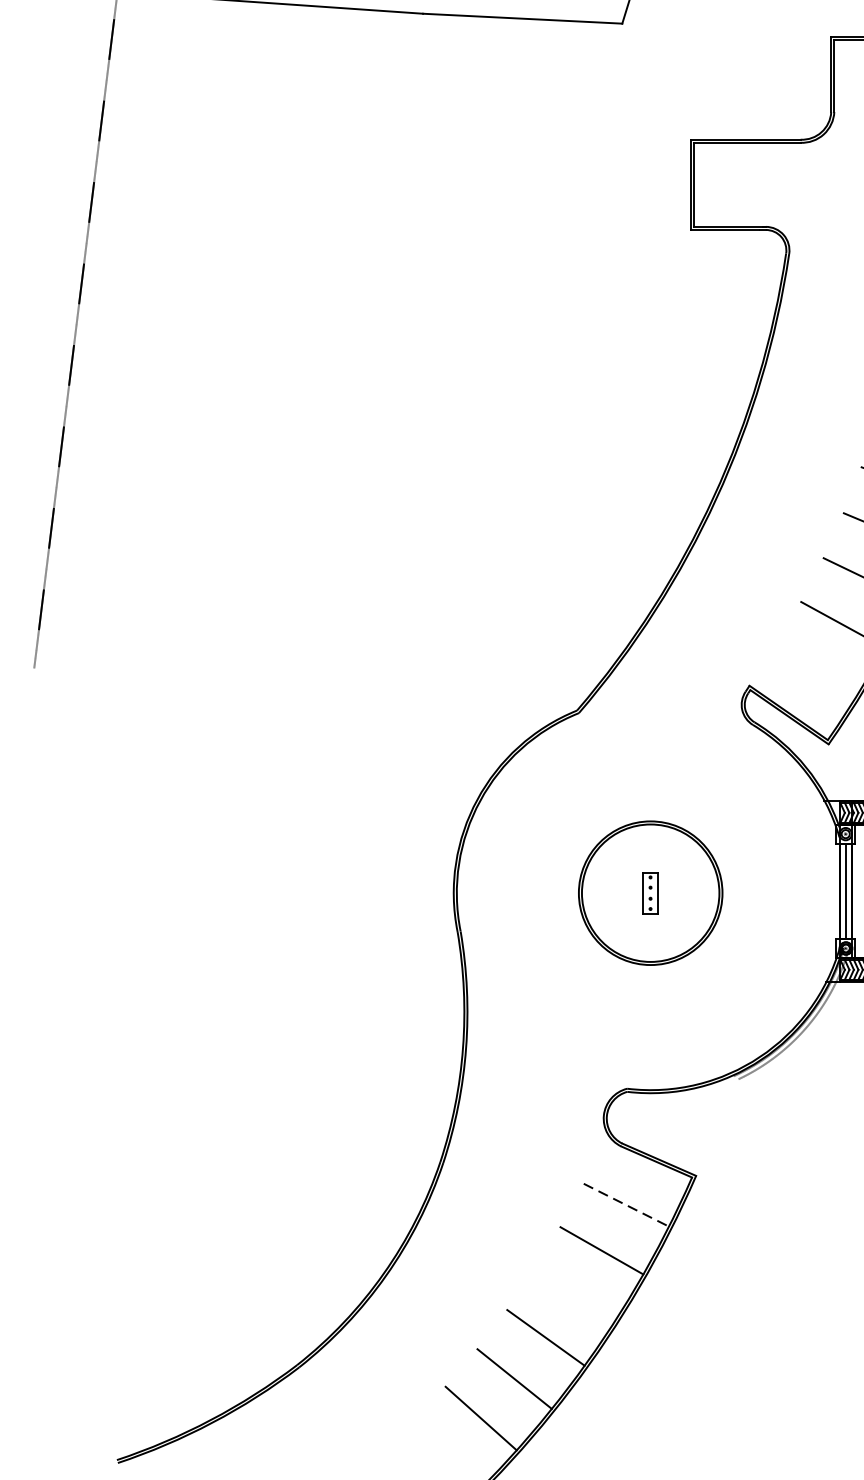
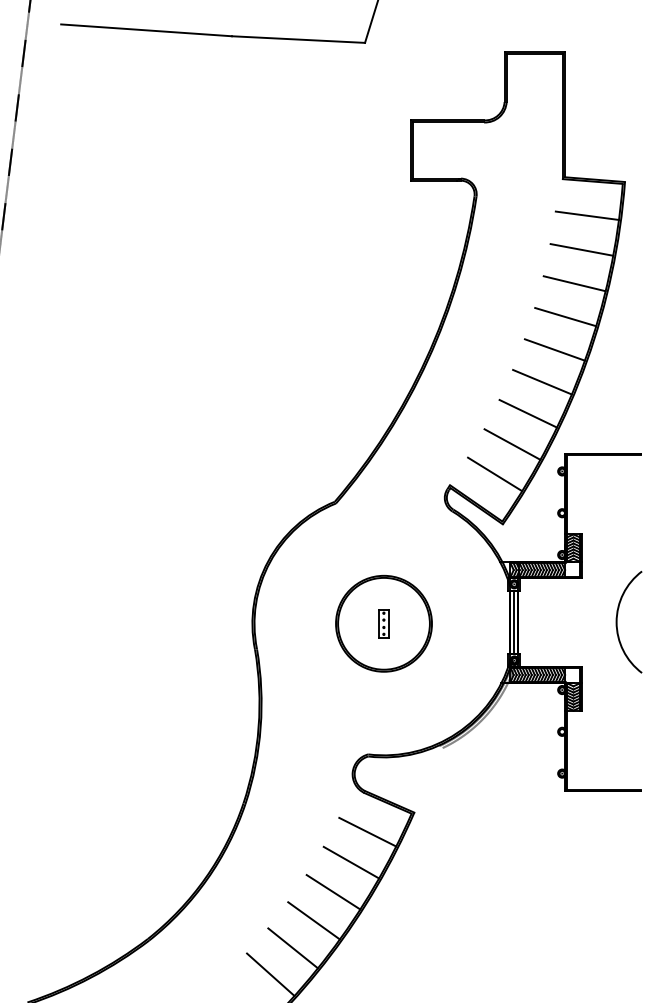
line: (817, 669) -> (495, 474), added
line: (625, 1205) -> (367, 832), dashed -> solid
line: (575, 1295) -> (333, 892), added

